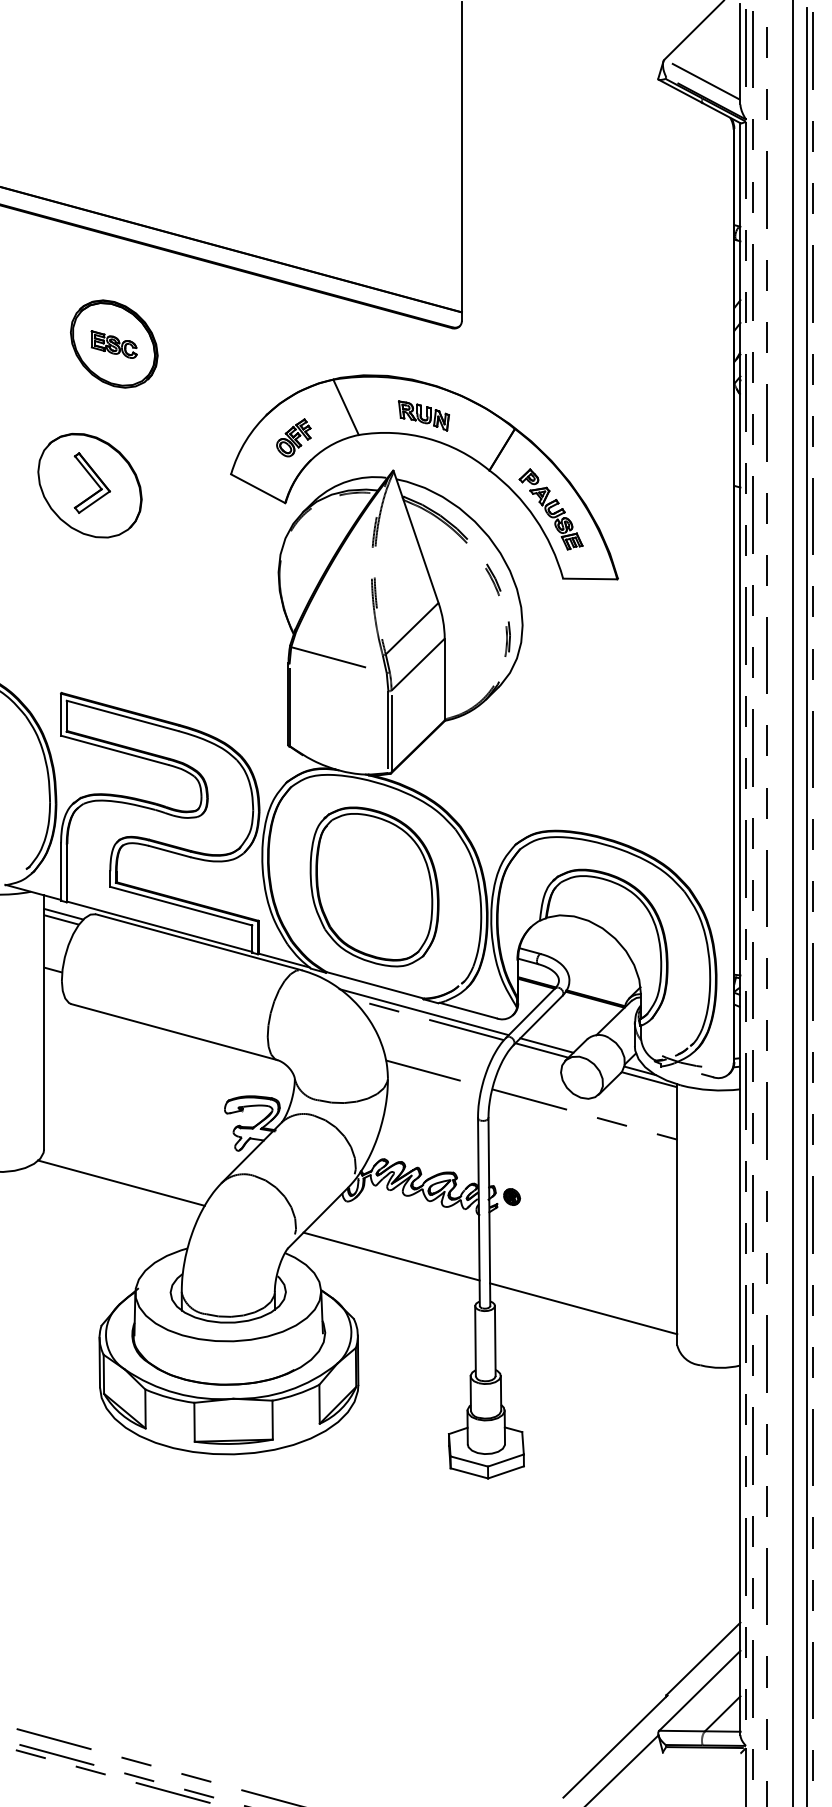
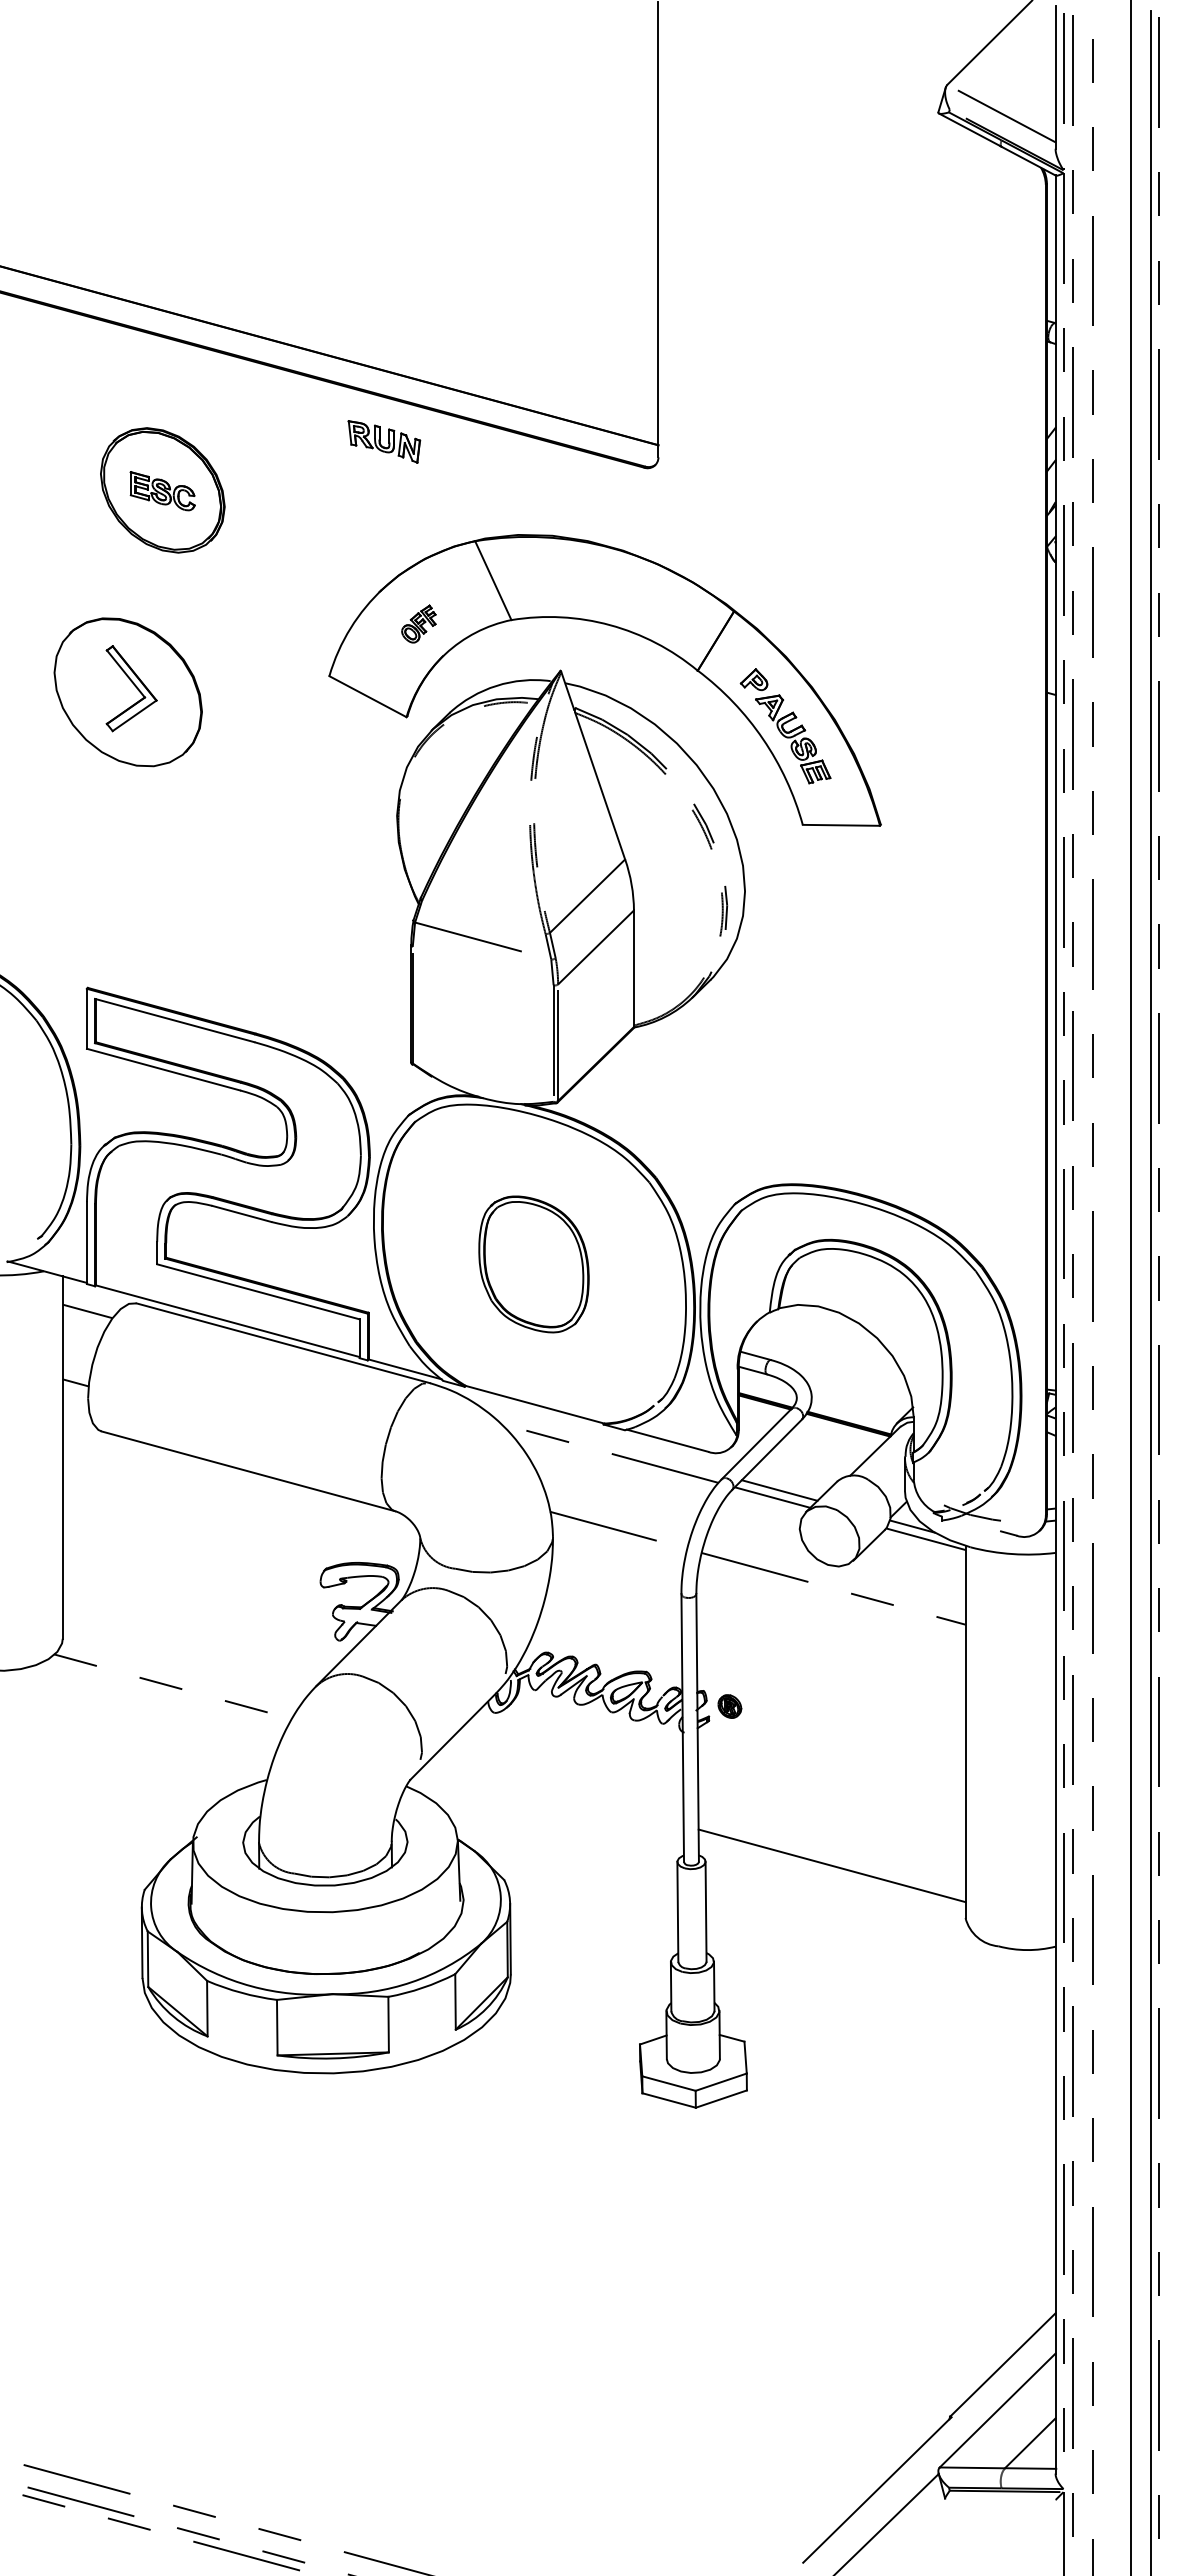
part: (424, 415) -> (384, 441), moved
part: (293, 437) -> (418, 623), size x0.7
part: (374, 887) -> (533, 1264), size x0.6
line: (63, 913) -> (90, 1302), removed
line: (424, 1011) -> (604, 1442), removed
line: (121, 1183) -> (173, 1686), solid -> dashed
line: (391, 1256) -> (557, 1791), removed

